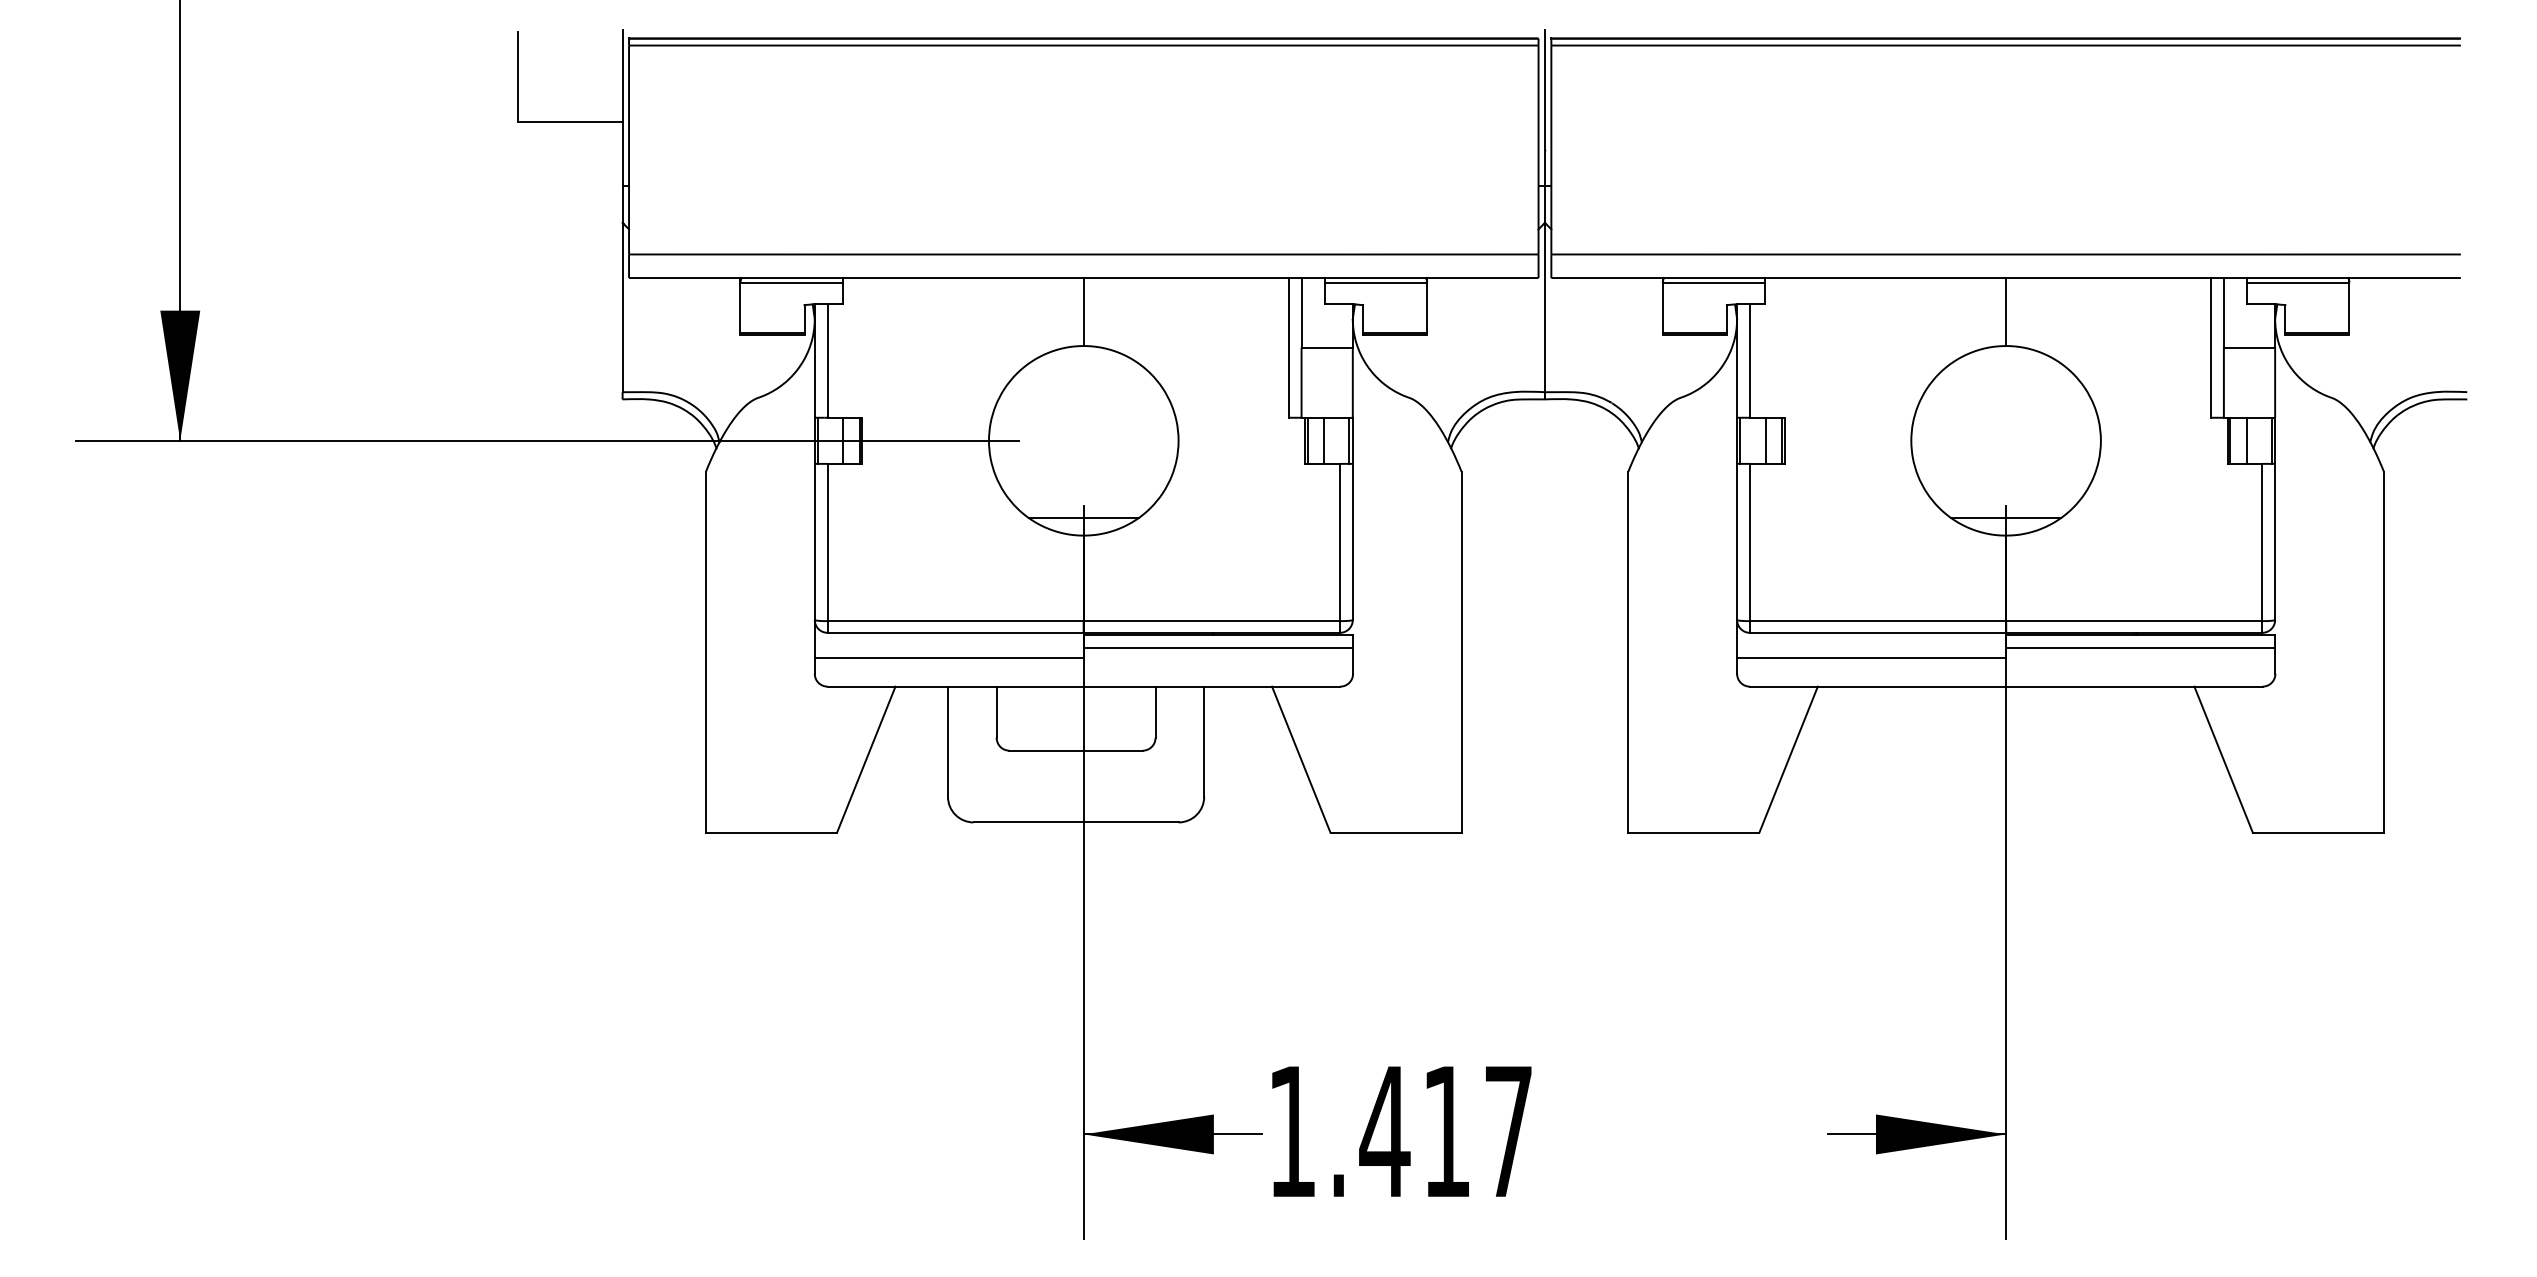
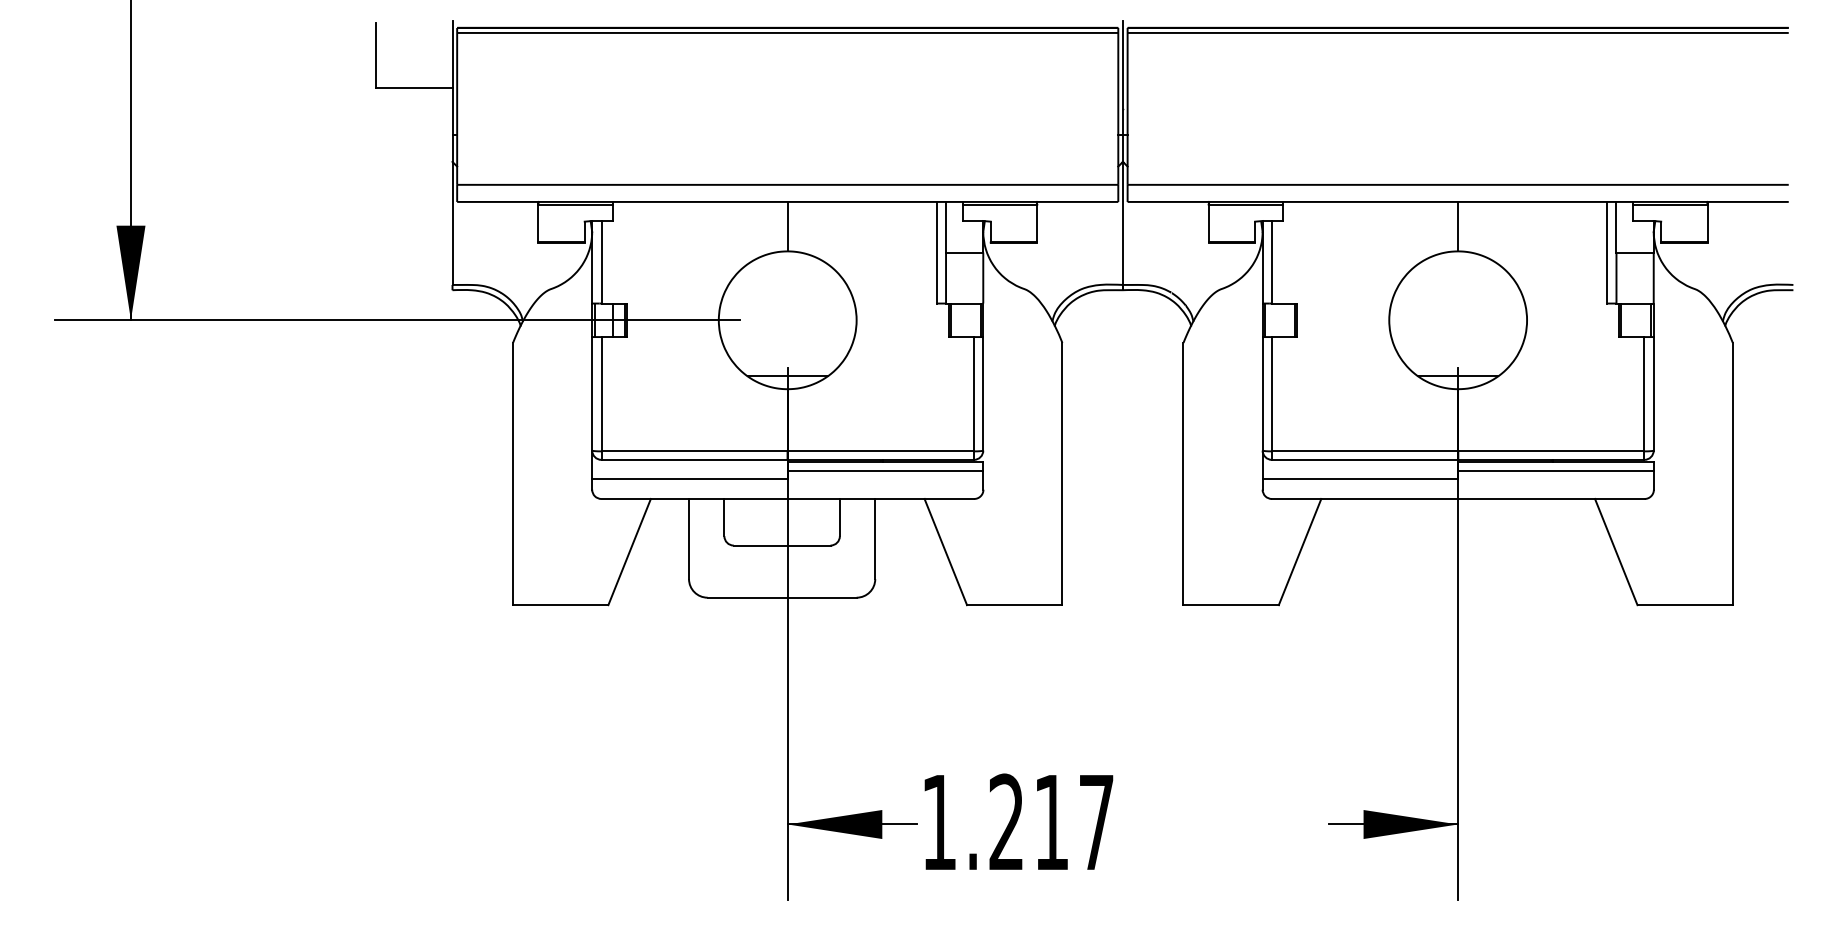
line: (1324, 440) -> (962, 320), removed
line: (1765, 440) -> (1283, 320), removed
line: (2246, 440) -> (1632, 320), removed
text: (1384, 1130) -> (1006, 821), 1.417 -> 1.217

